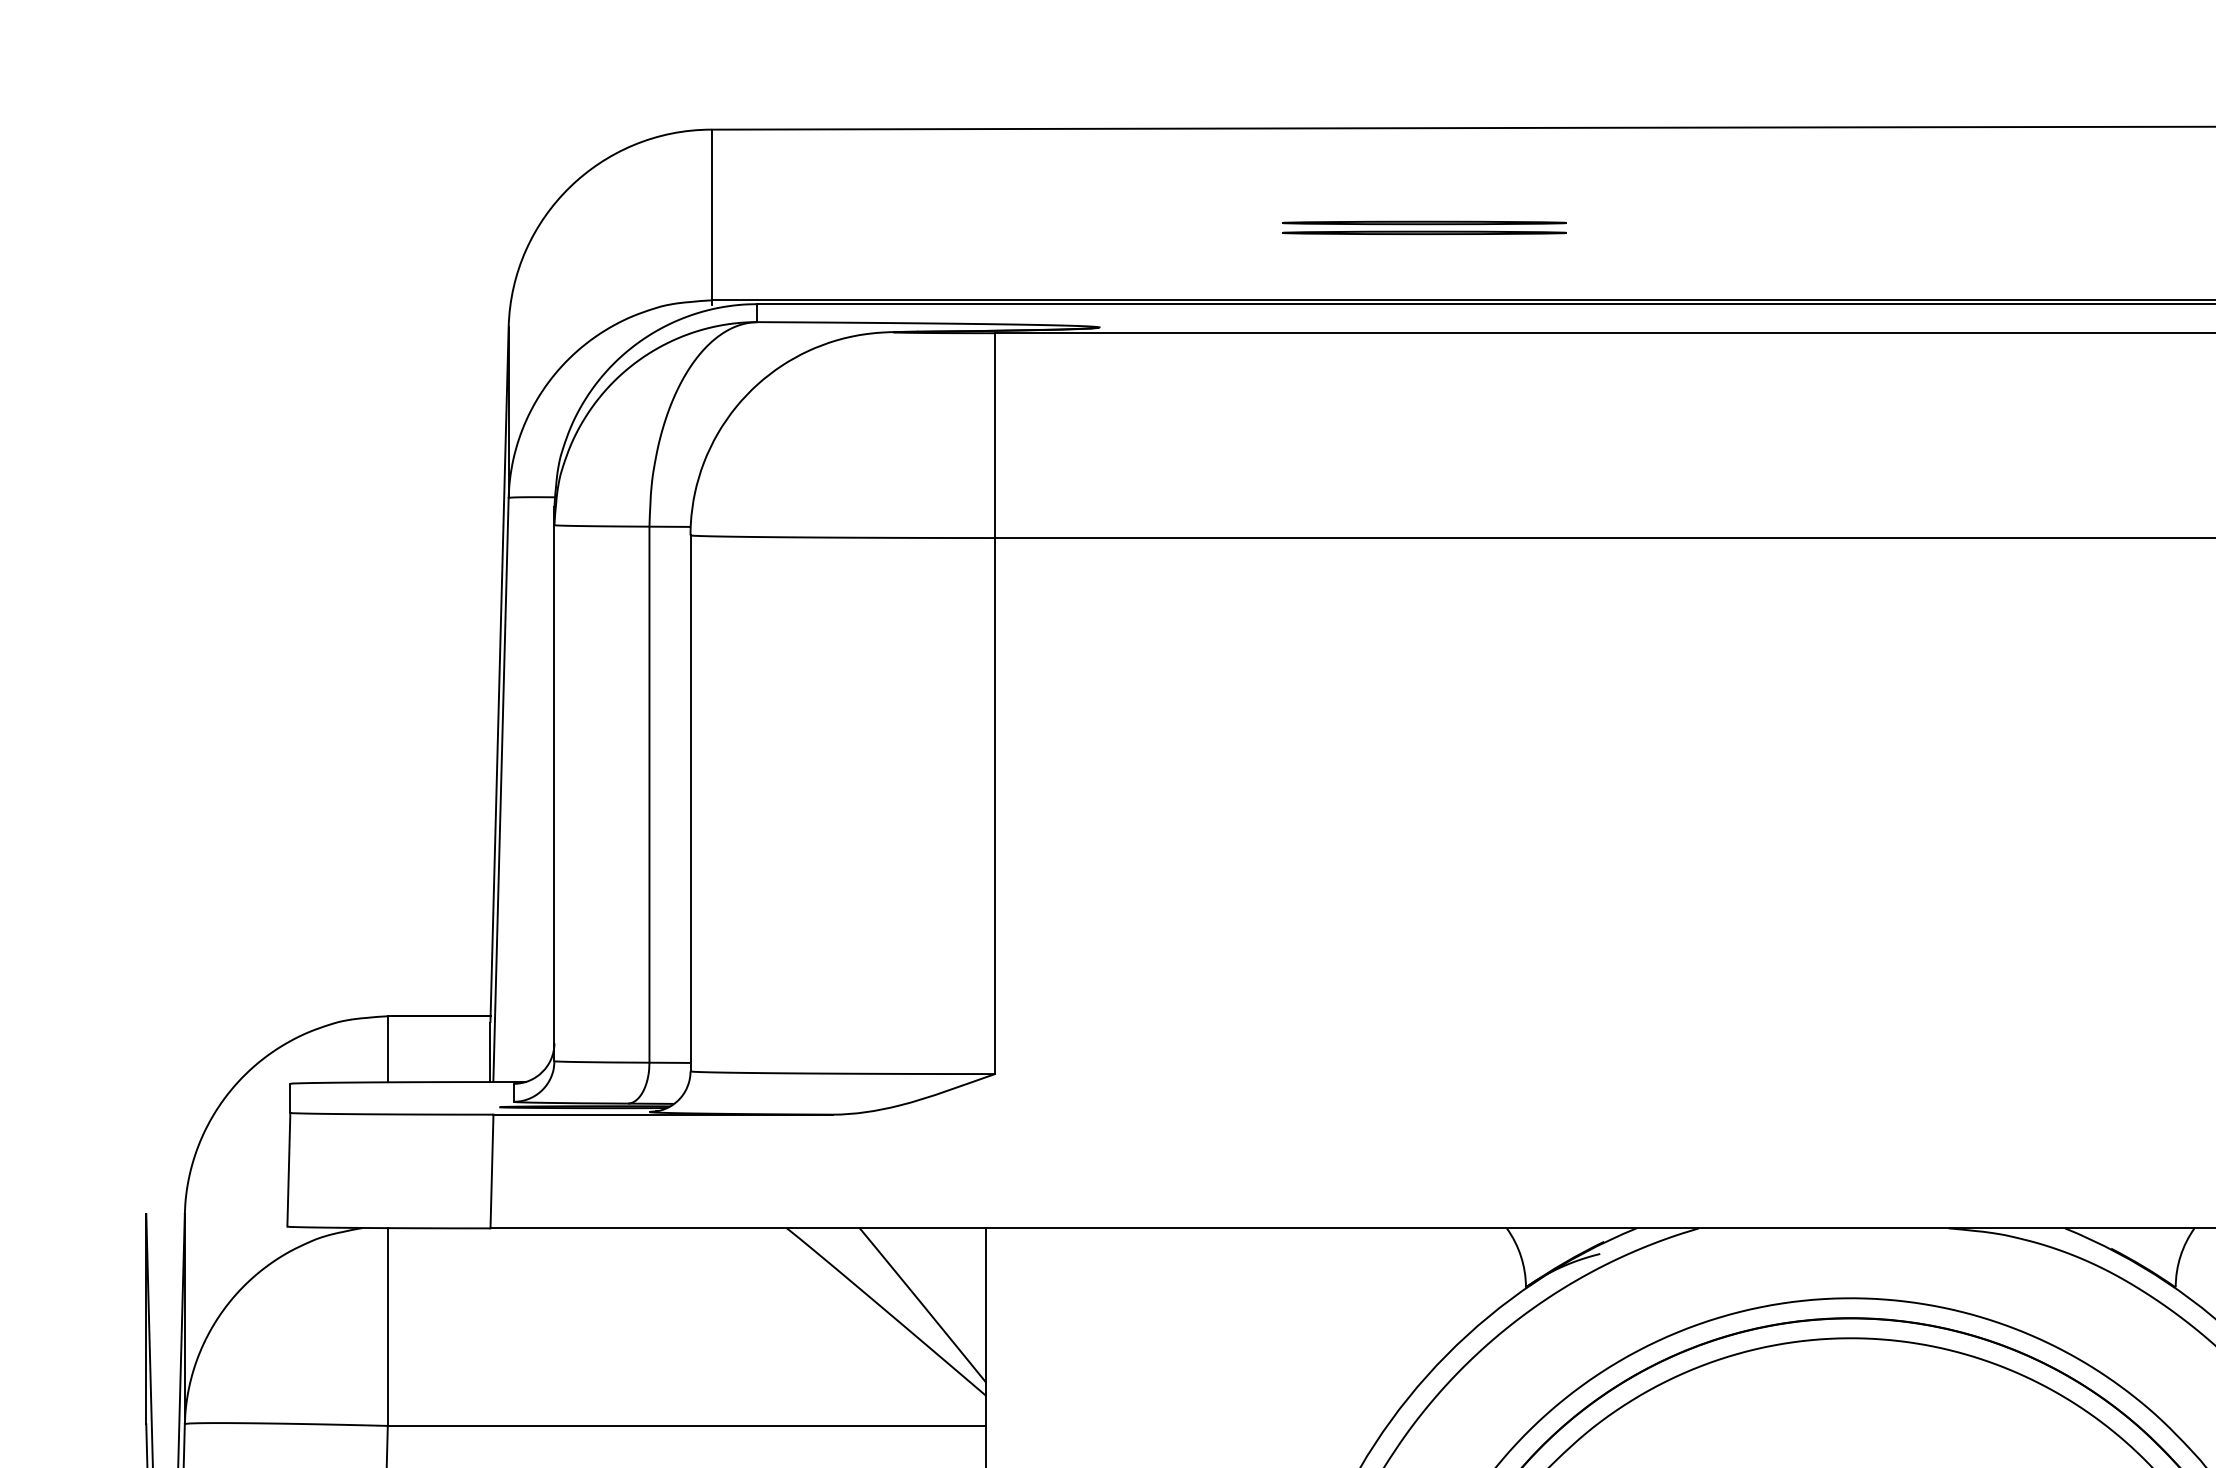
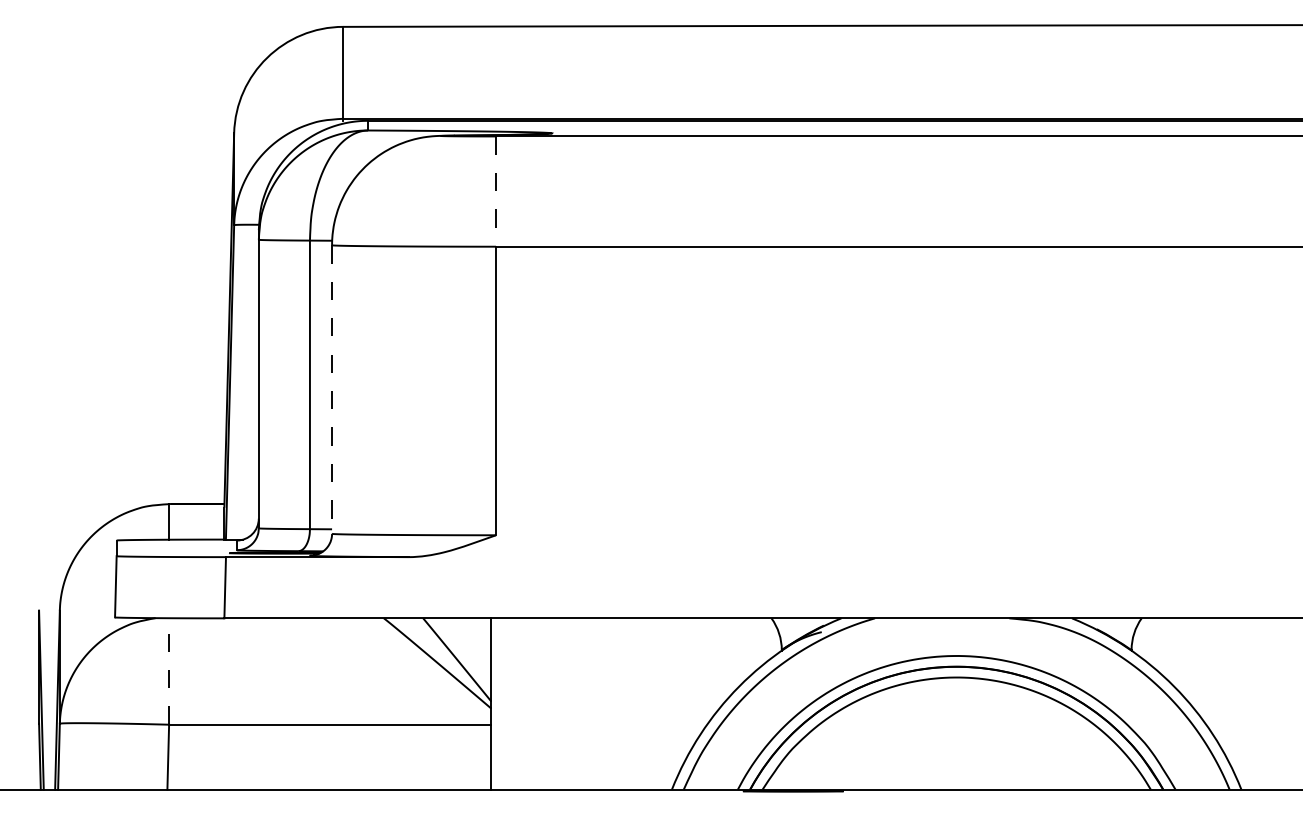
part: (1423, 227) -> (726, 79), removed
line: (995, 437) -> (496, 192), solid -> dashed
line: (691, 805) -> (332, 390), solid -> dashed
line: (388, 1325) -> (169, 670), solid -> dashed

